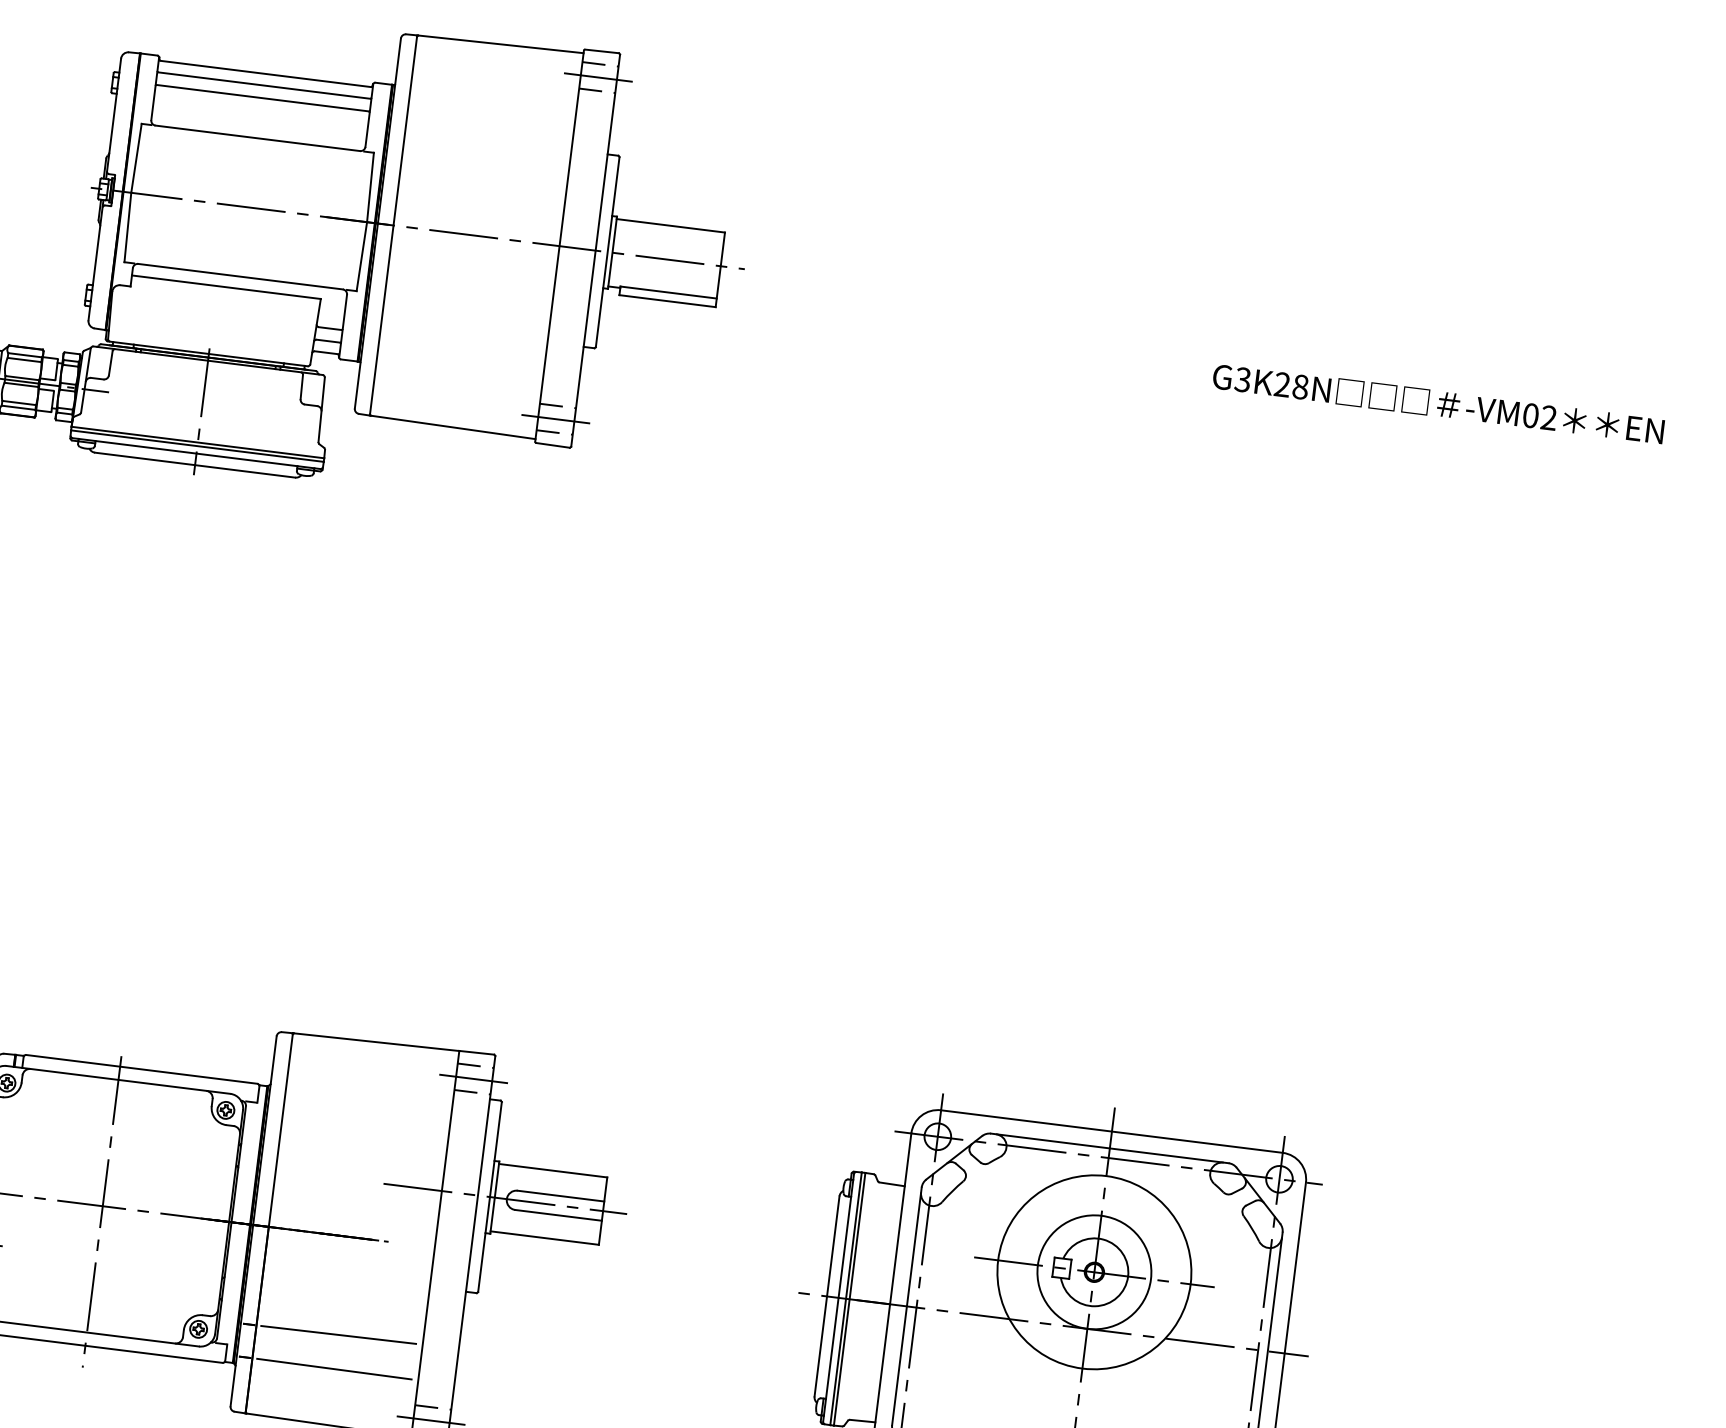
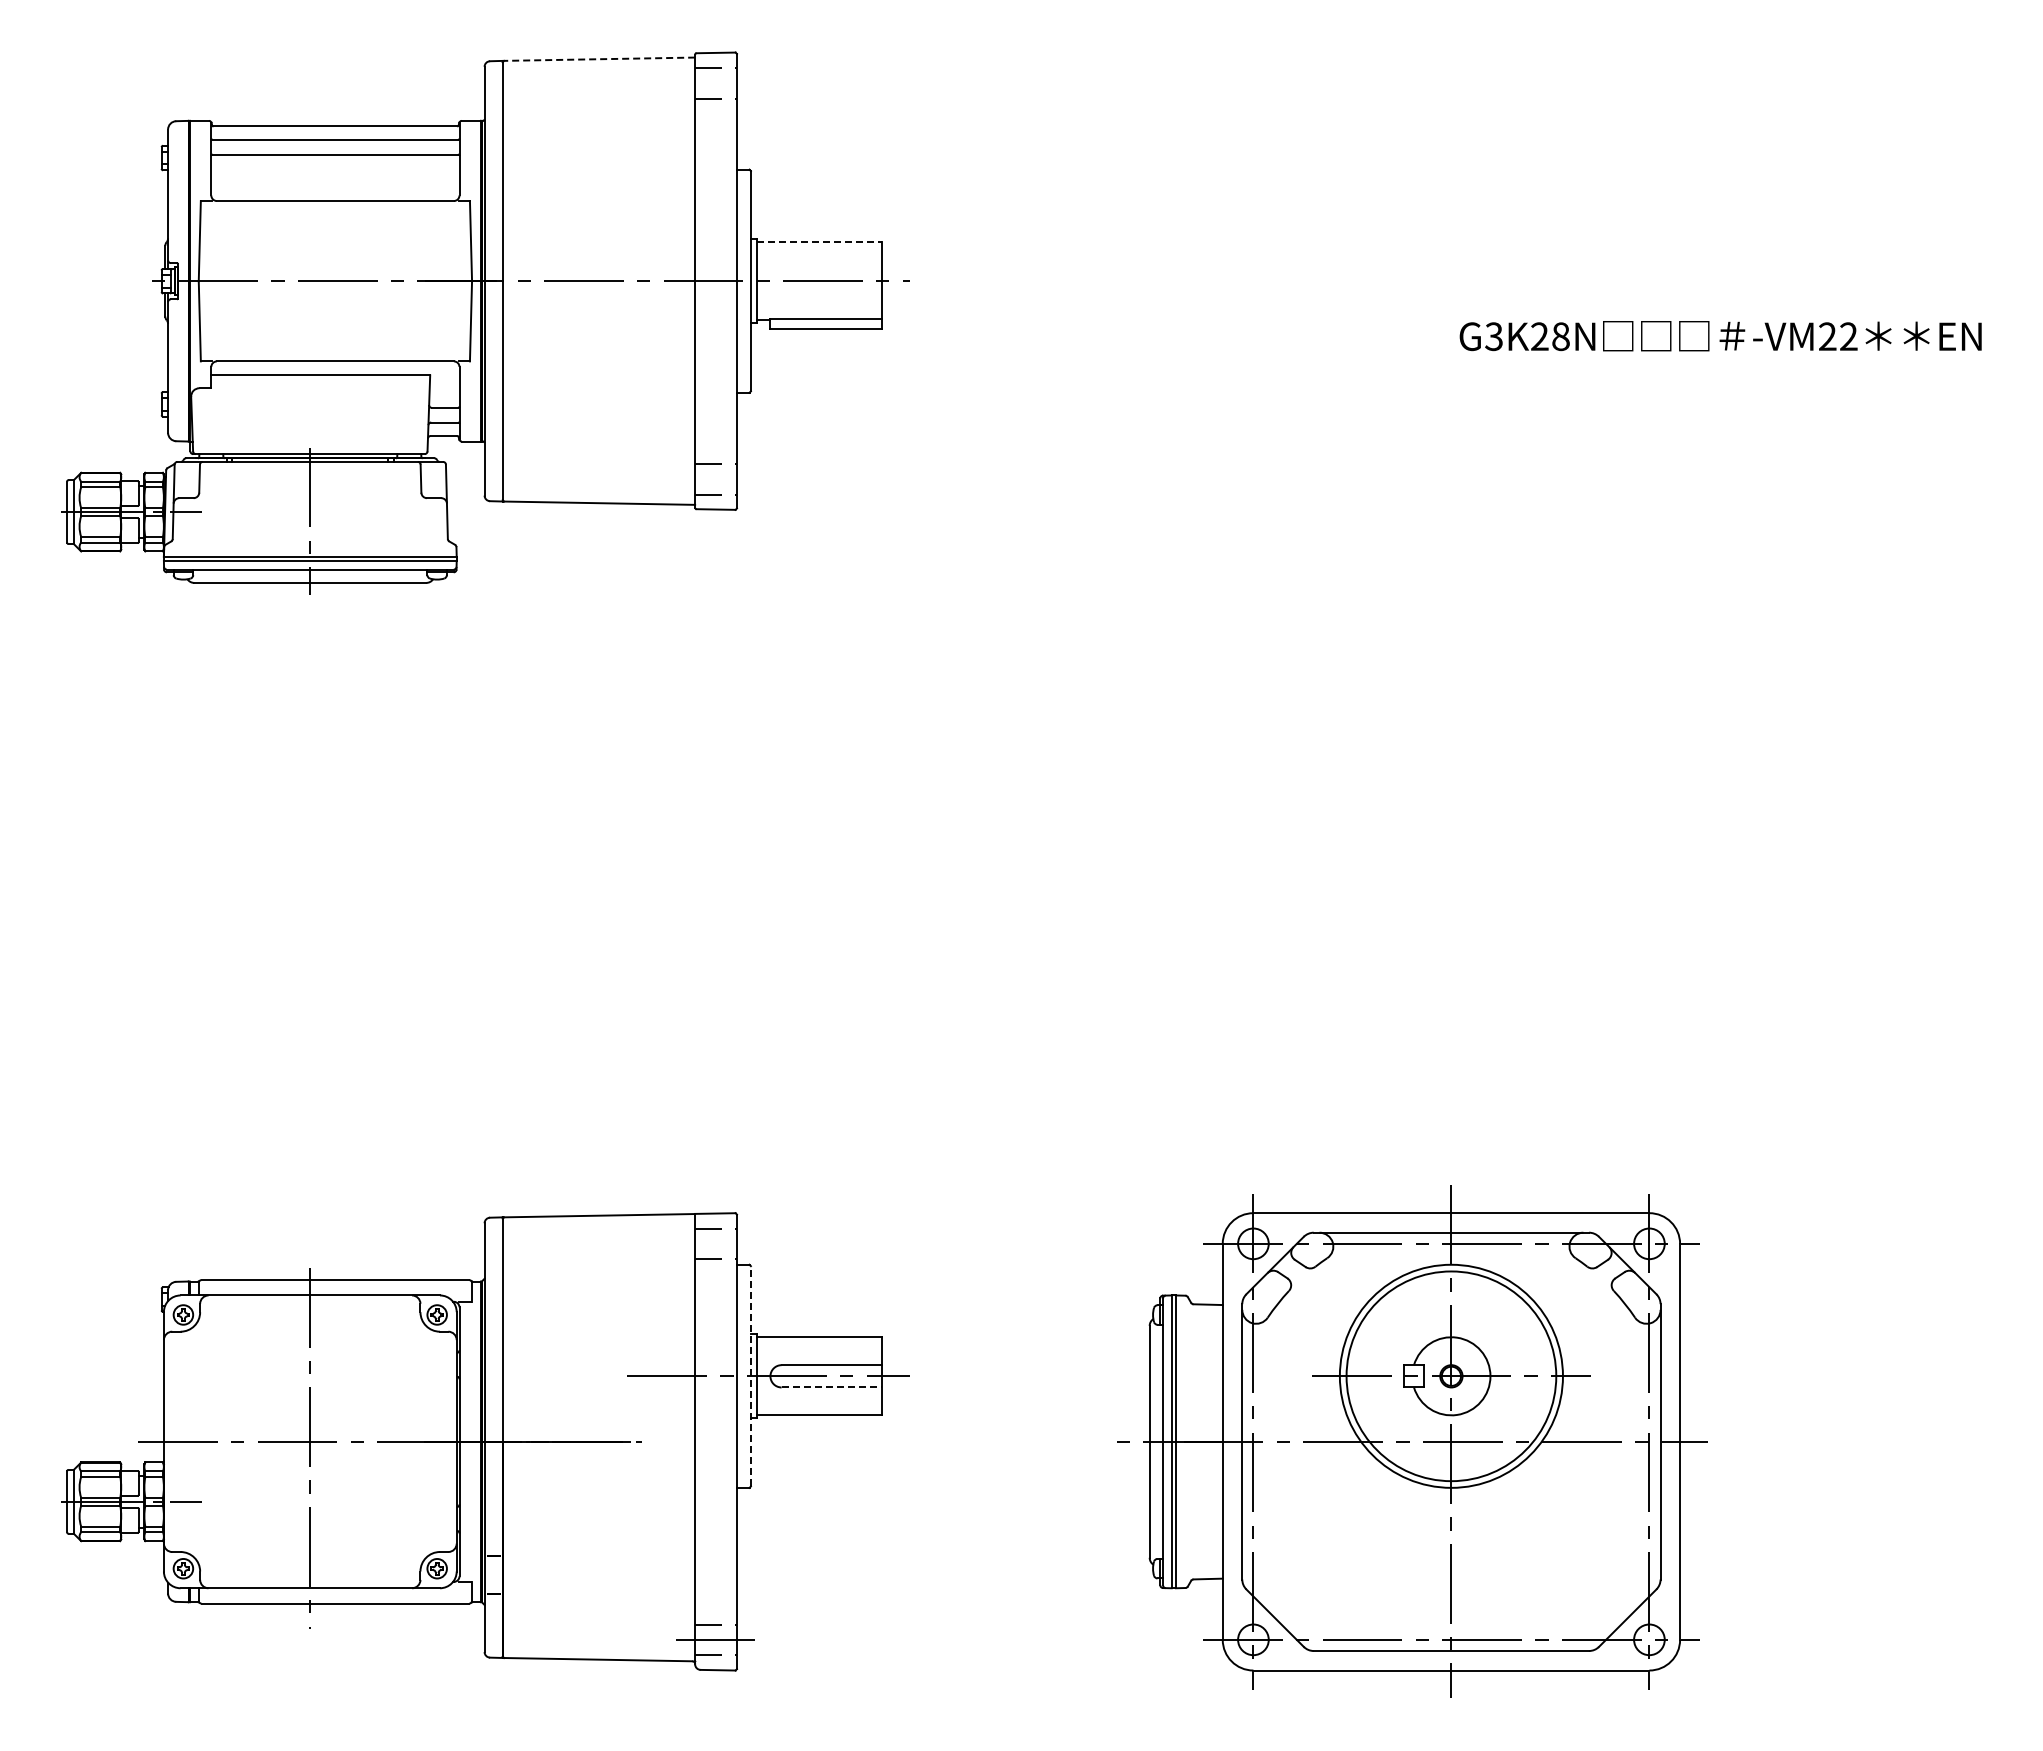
line: (500, 44) -> (599, 59), solid -> dashed
line: (598, 77) -> (715, 83), removed
line: (671, 226) -> (819, 242), solid -> dashed
text: (1530, 415) -> (1827, 336), -VM02 -> -VM22
line: (555, 419) -> (715, 479), removed
line: (473, 1078) -> (715, 1243), removed
line: (489, 1196) -> (750, 1375), solid -> dashed
line: (559, 1215) -> (832, 1387), solid -> dashed
circle: (1093, 1271) -> (1450, 1375), size x1.6
line: (338, 1334) -> (597, 1554), removed
line: (334, 1368) -> (597, 1594), removed

